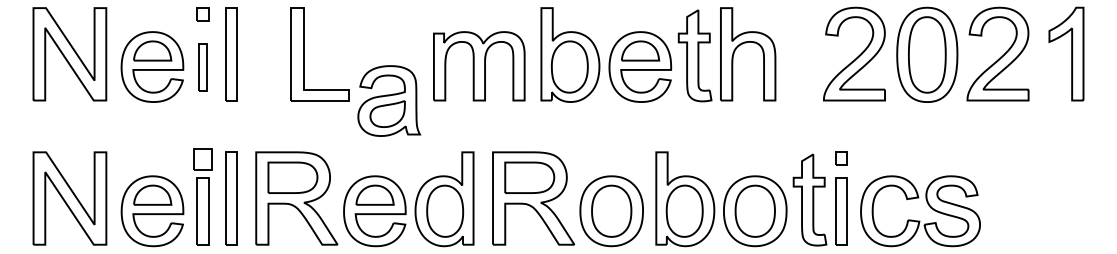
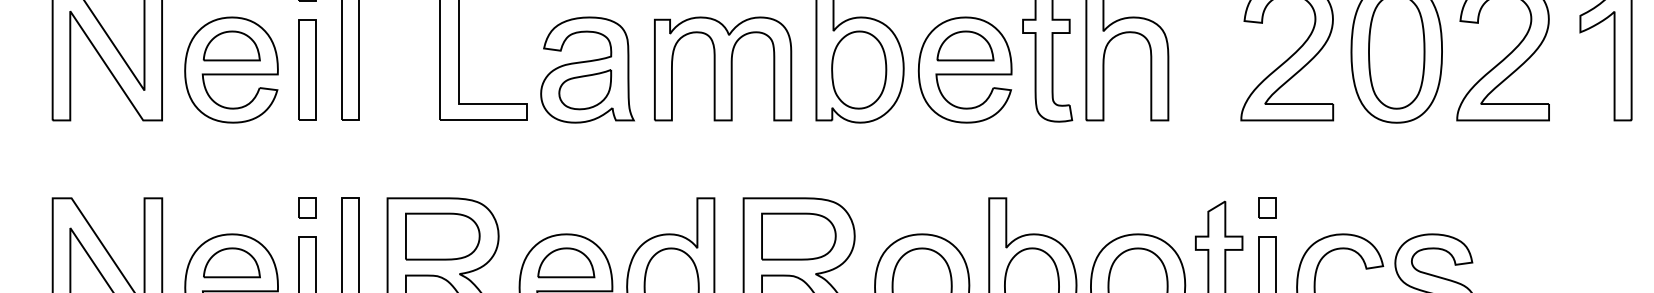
part: (202, 67) -> (306, 70), size x1.43
part: (389, 100) -> (588, 69), moved
part: (202, 158) -> (306, 207), size x0.62

